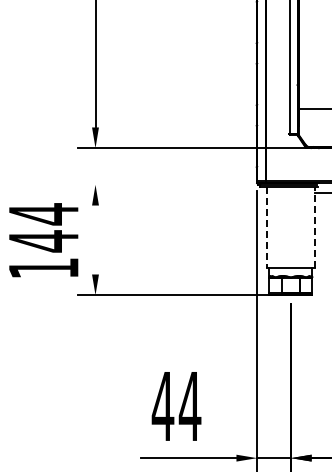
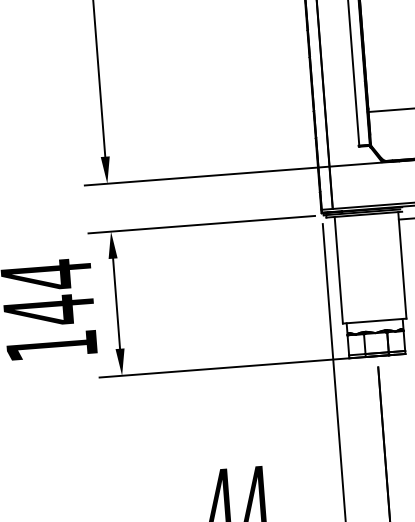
line: (164, 184) -> (201, 224), added
line: (266, 227) -> (338, 270), dashed -> solid
line: (315, 227) -> (402, 265), dashed -> solid
line: (95, 239) -> (116, 303), added

